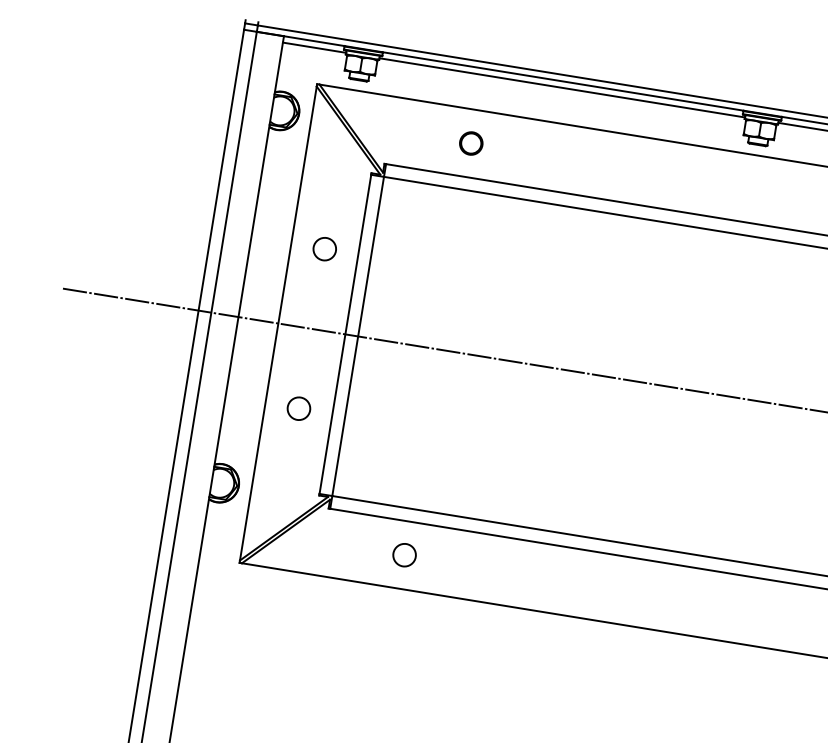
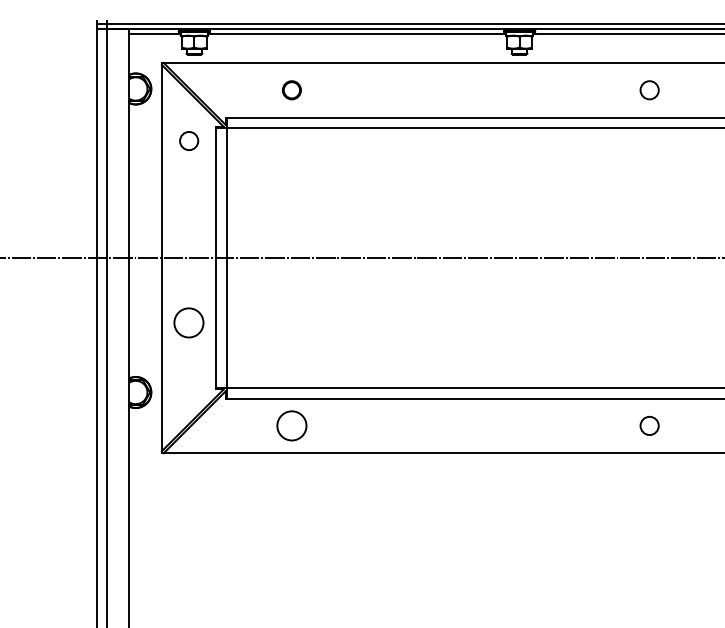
circle: (325, 248) -> (189, 140), moved
circle: (299, 409) -> (189, 323), size x1.6
circle: (404, 554) -> (291, 425), size x1.6

